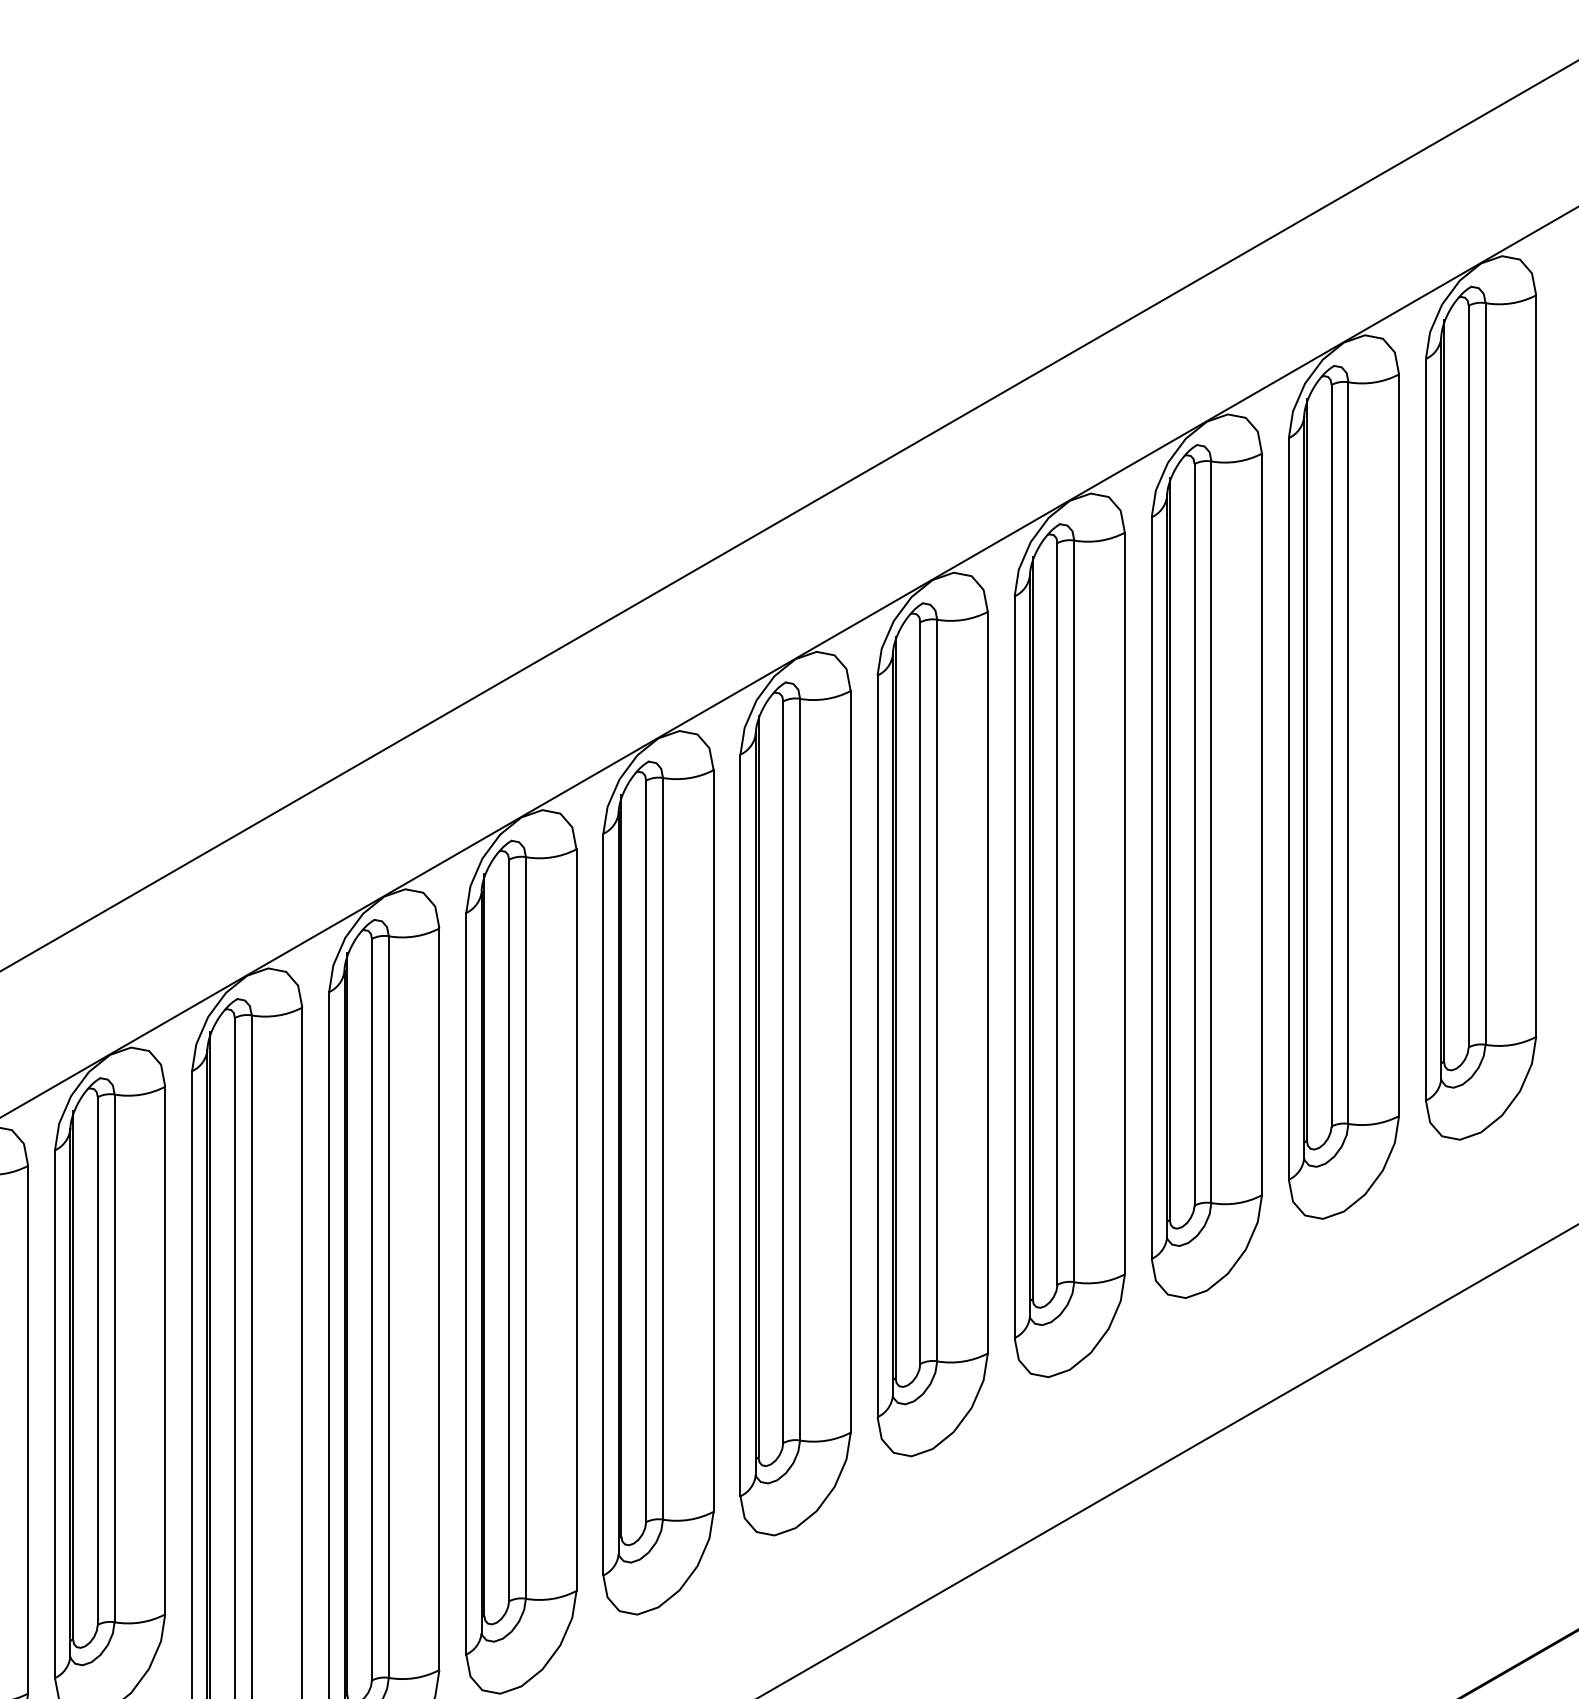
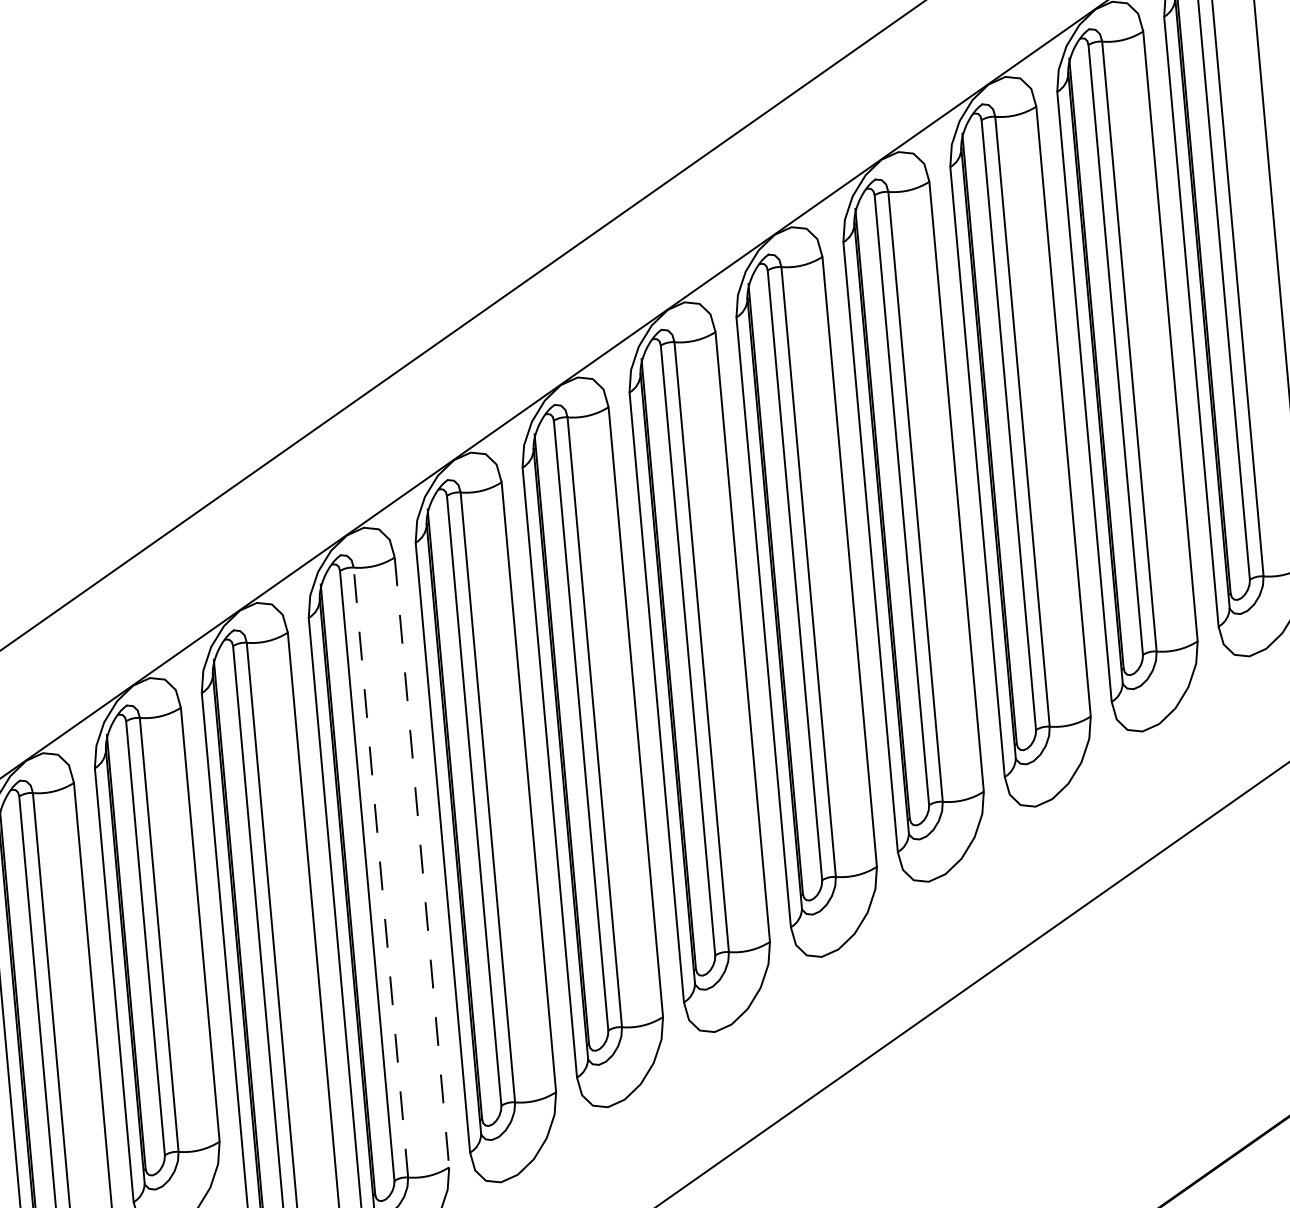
line: (439, 1299) -> (422, 862), solid -> dashed
line: (388, 1307) -> (380, 872), solid -> dashed

